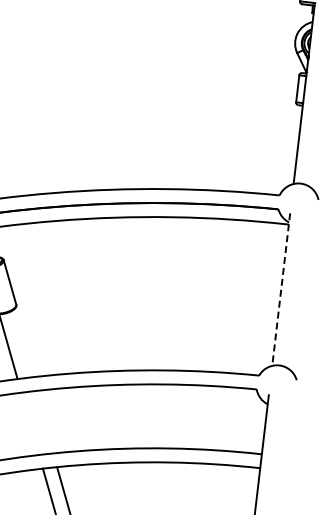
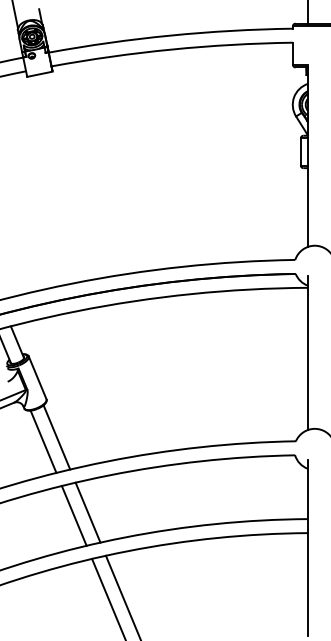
line: (280, 289) -> (307, 353), dashed -> solid
line: (21, 343) -> (56, 437), added
line: (43, 422) -> (87, 512), added
line: (29, 423) -> (73, 515), added

